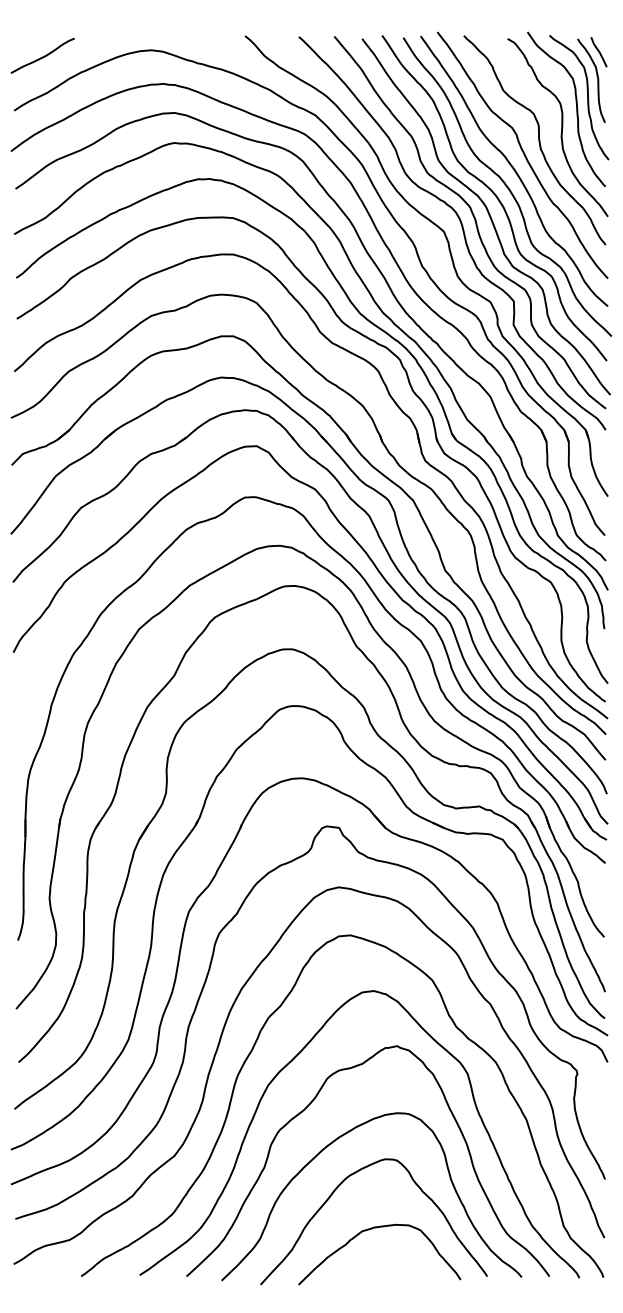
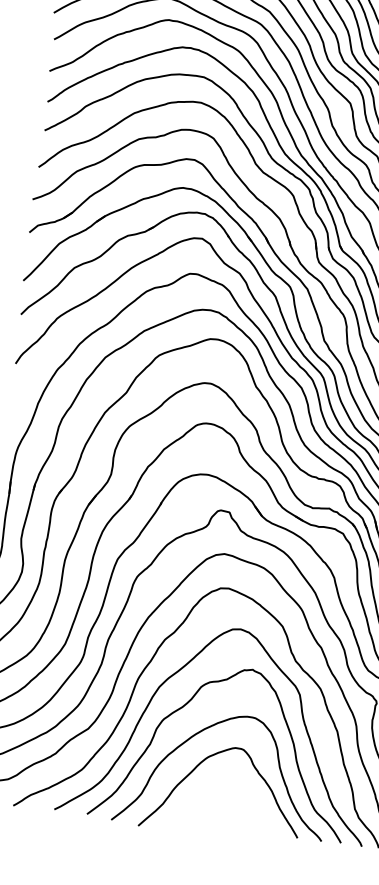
curve: (372, 1229) -> (220, 796), removed

